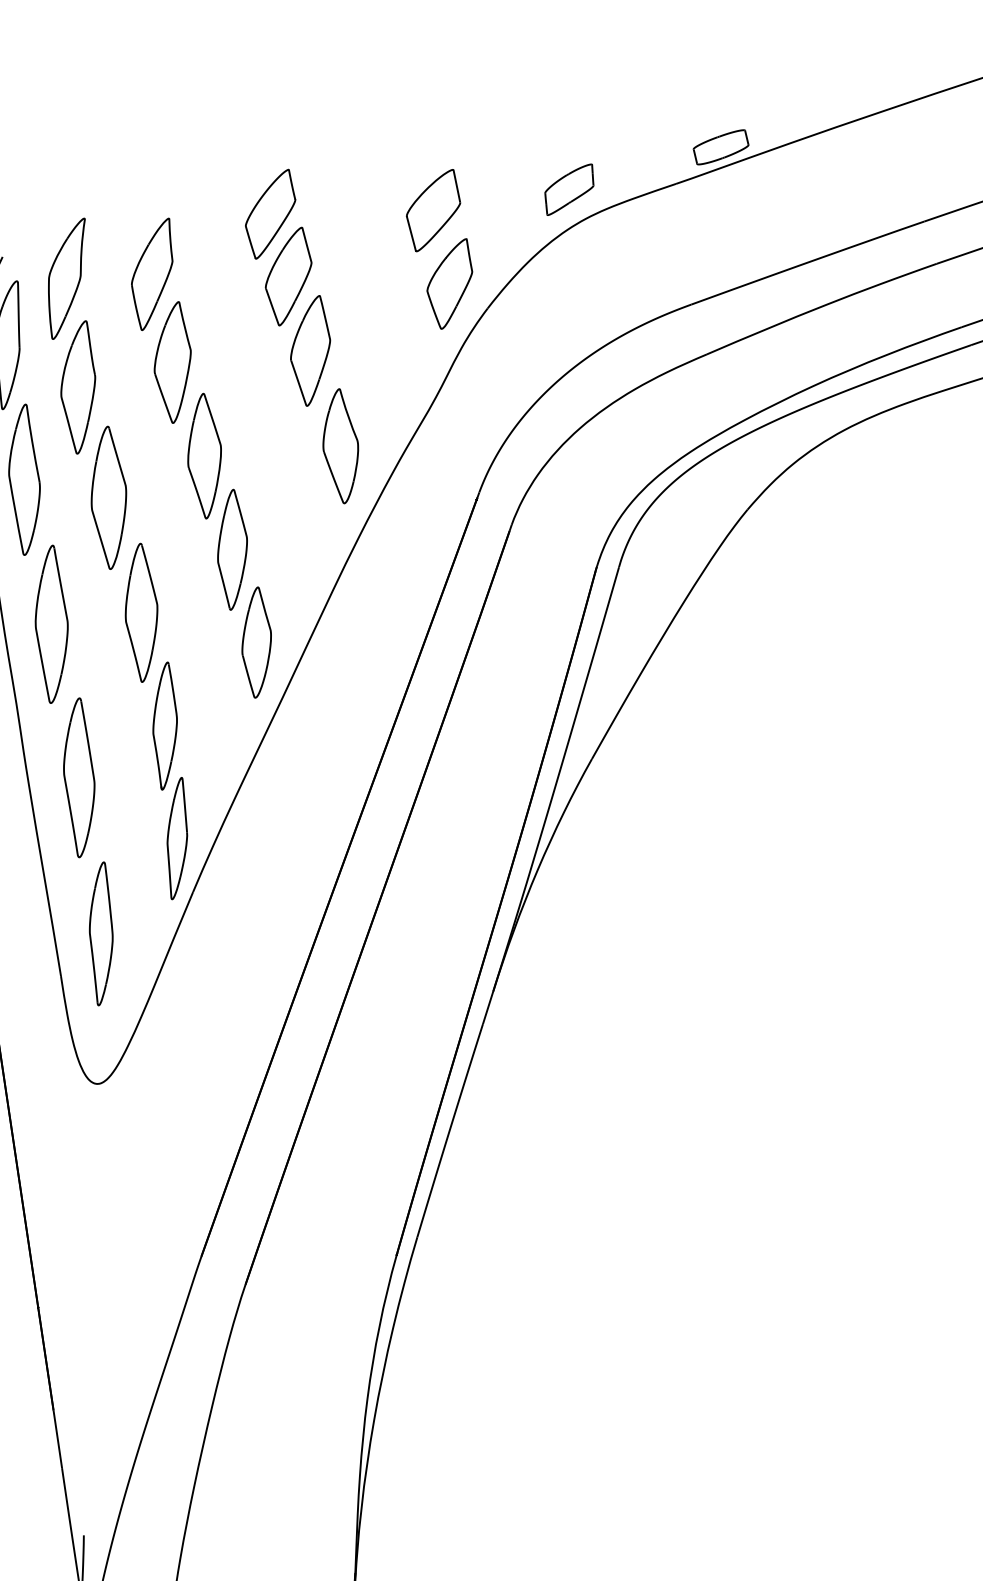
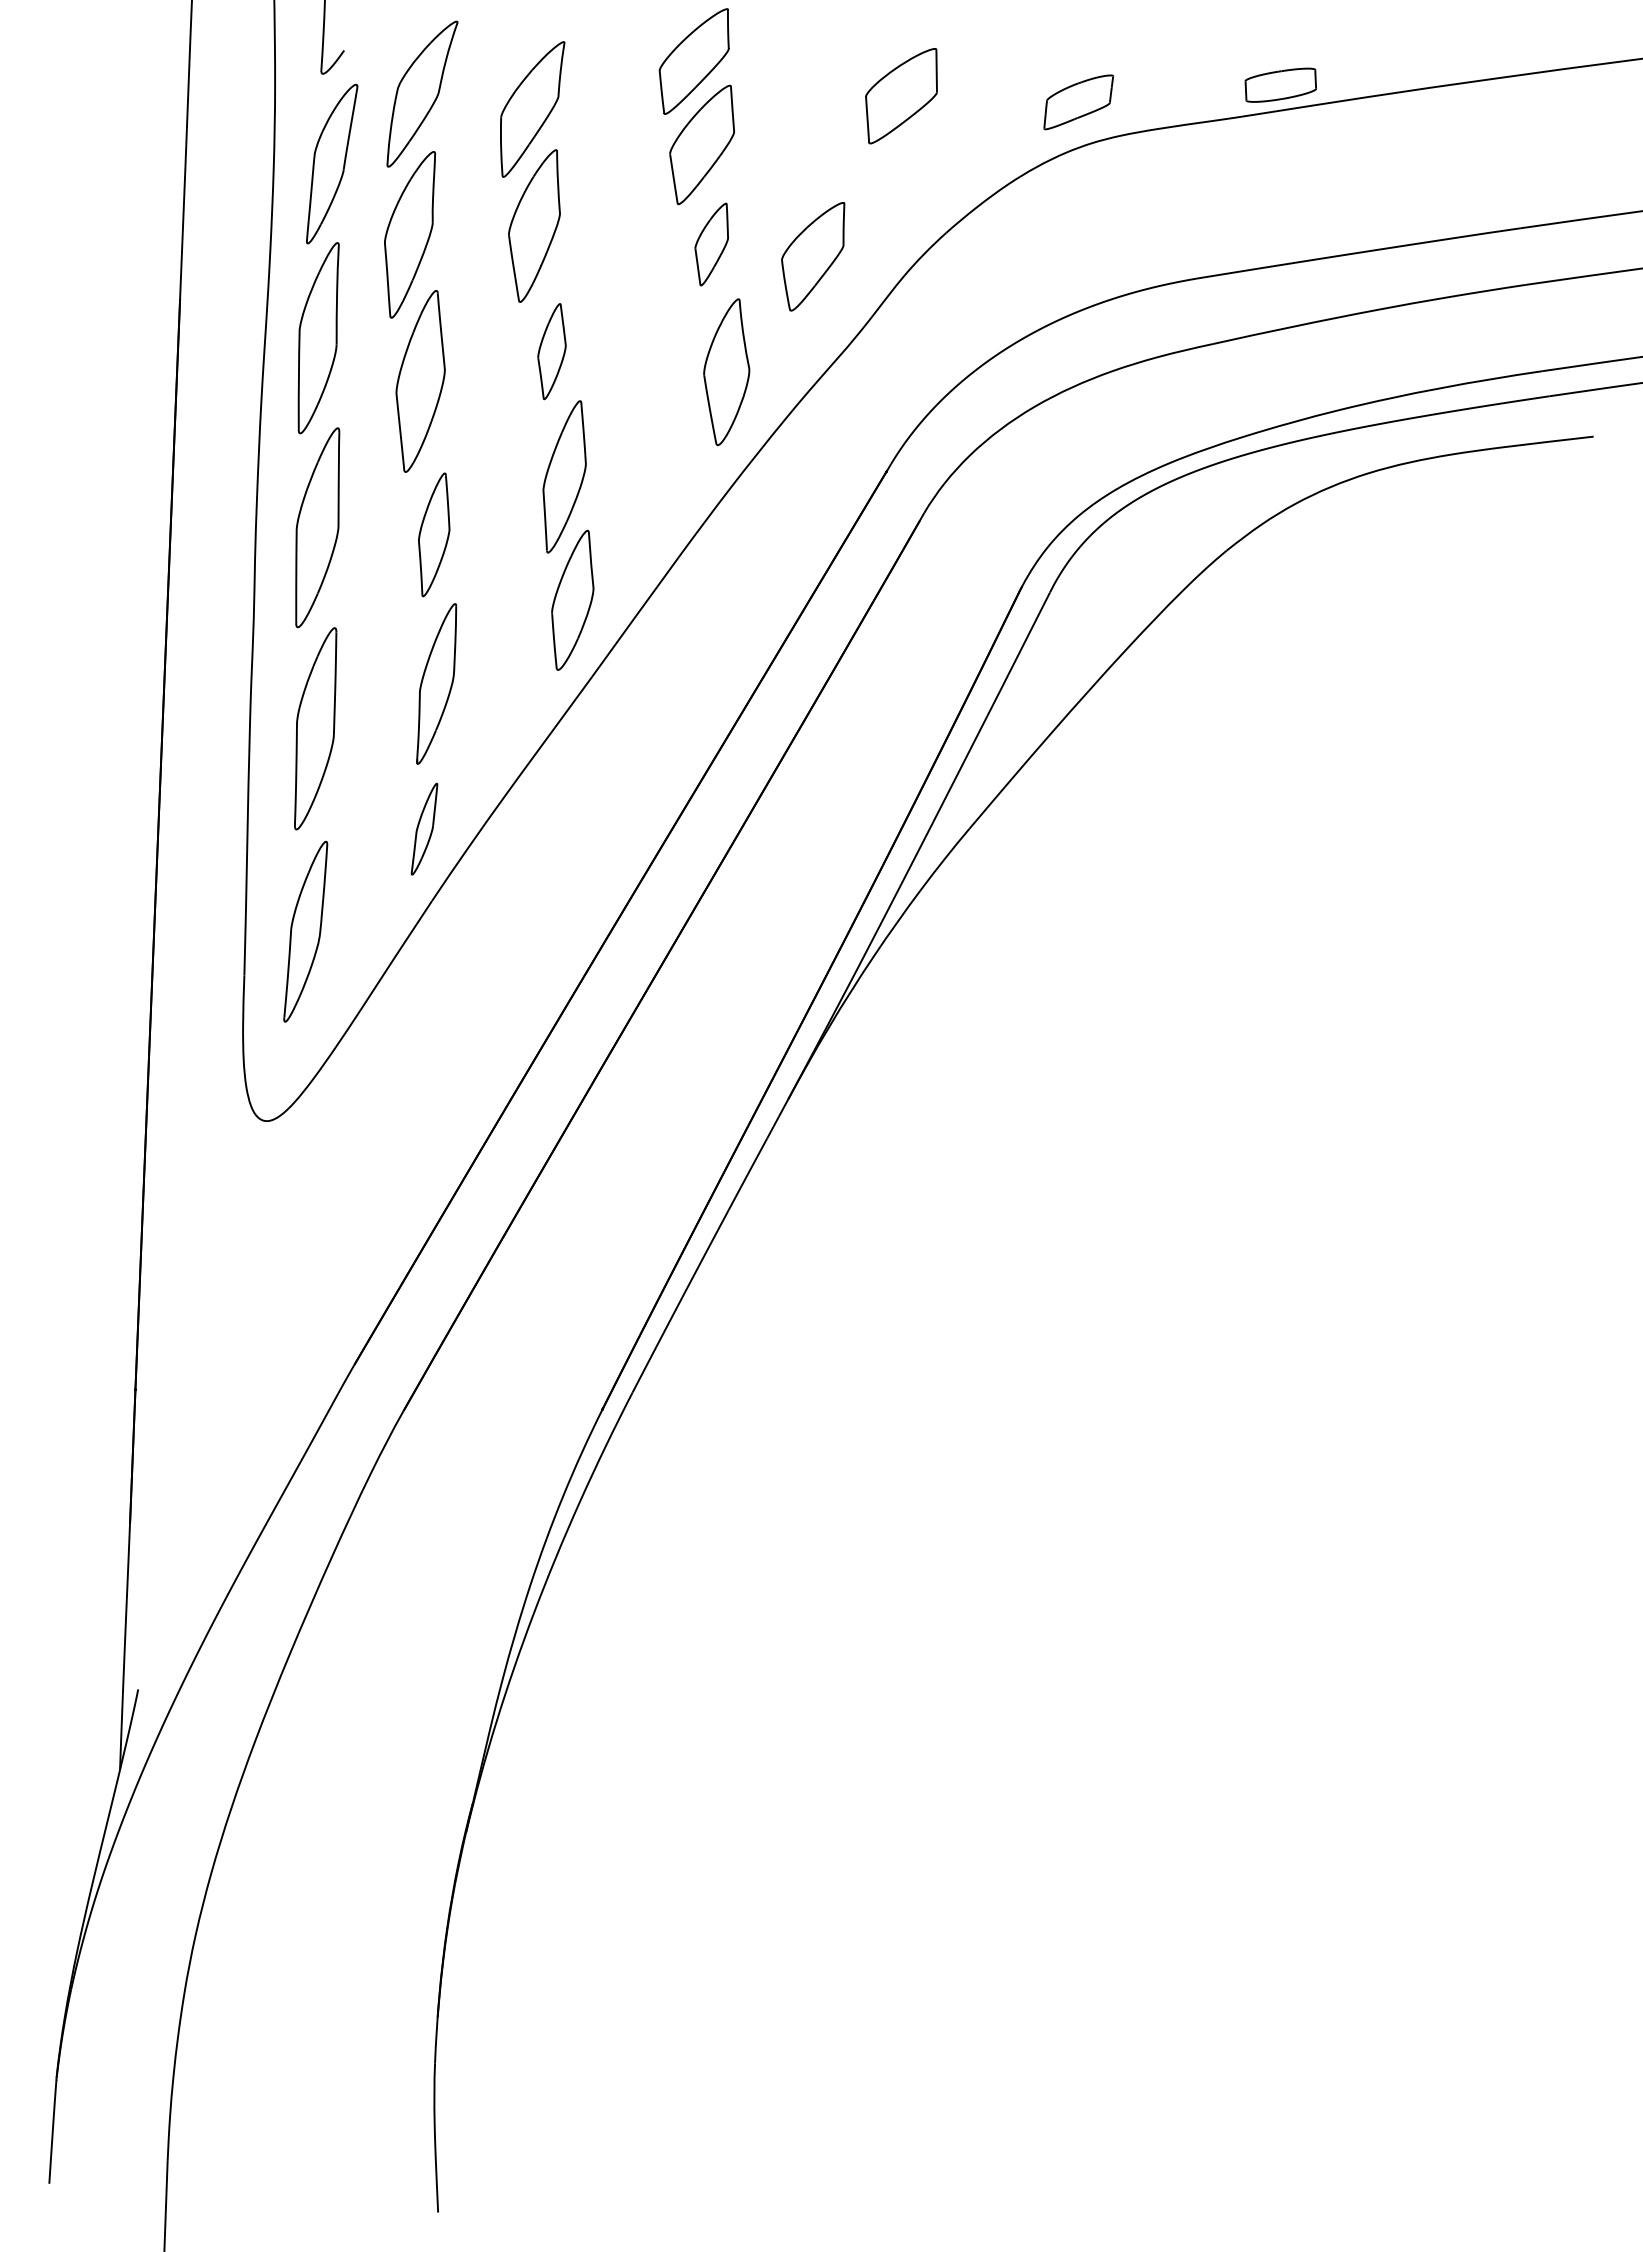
part: (450, 284) -> (813, 256), moved
part: (310, 351) -> (711, 244), size x0.6
part: (204, 456) -> (551, 351), size x0.6
part: (140, 612) -> (433, 534), size x0.7
part: (176, 837) -> (424, 828), size x0.6

